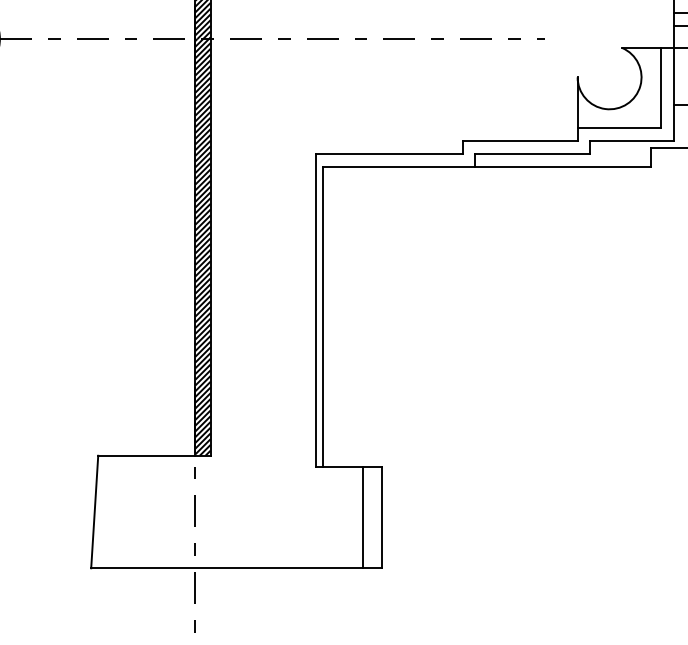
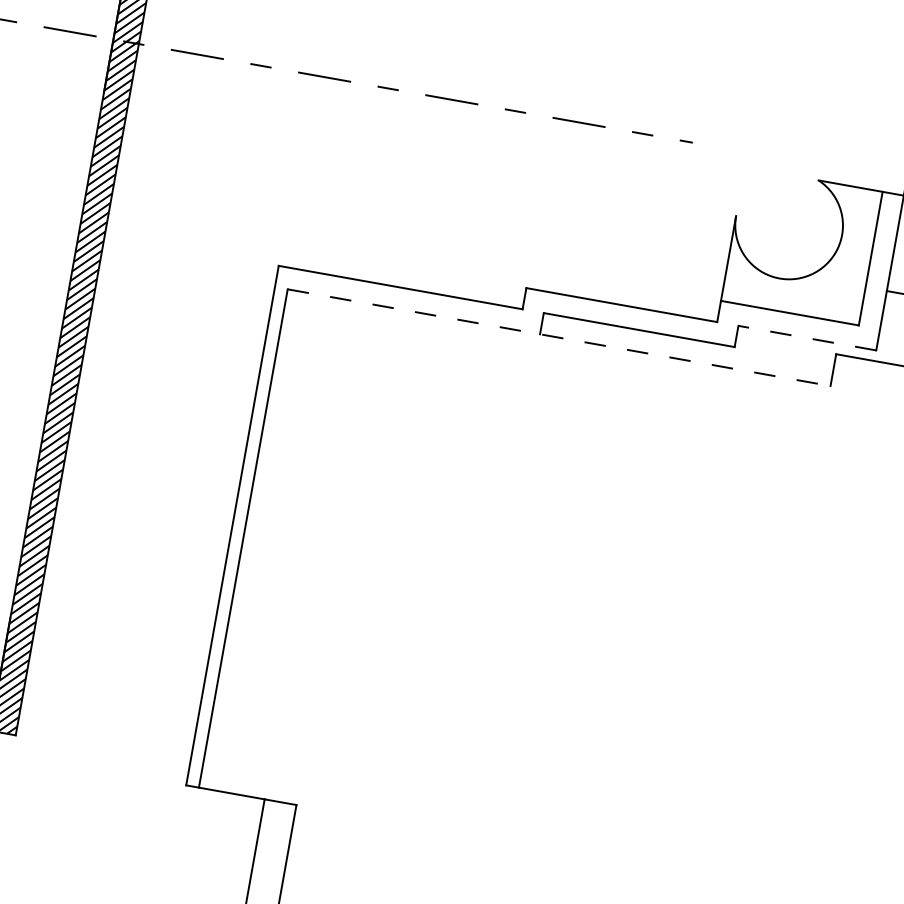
line: (631, 141) -> (806, 338), solid -> dashed
line: (486, 166) -> (558, 336), solid -> dashed

